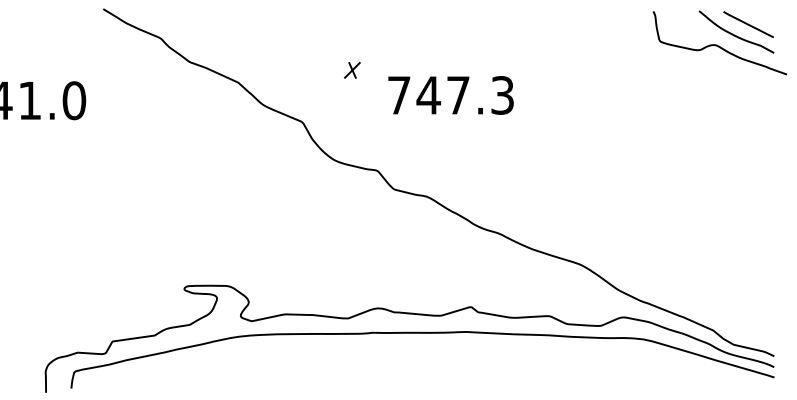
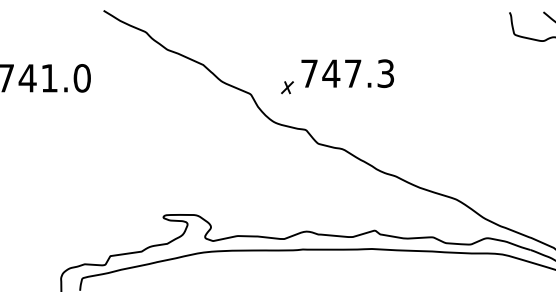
part: (352, 70) -> (287, 87), moved
text: (450, 95) -> (347, 73), moved

